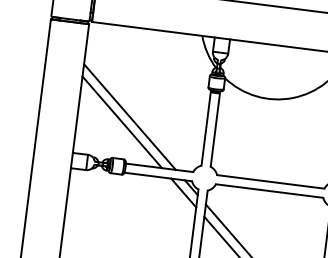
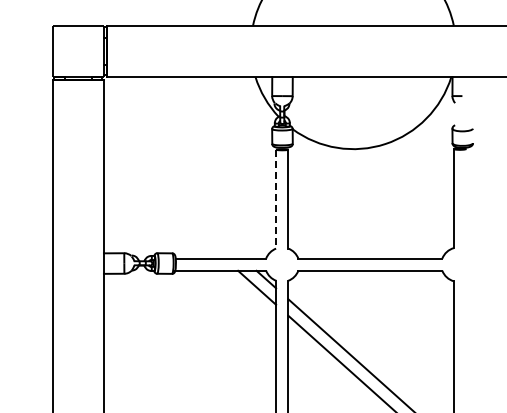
line: (129, 117) -> (172, 196), removed
line: (121, 122) -> (163, 204), removed
line: (206, 129) -> (276, 199), solid -> dashed

